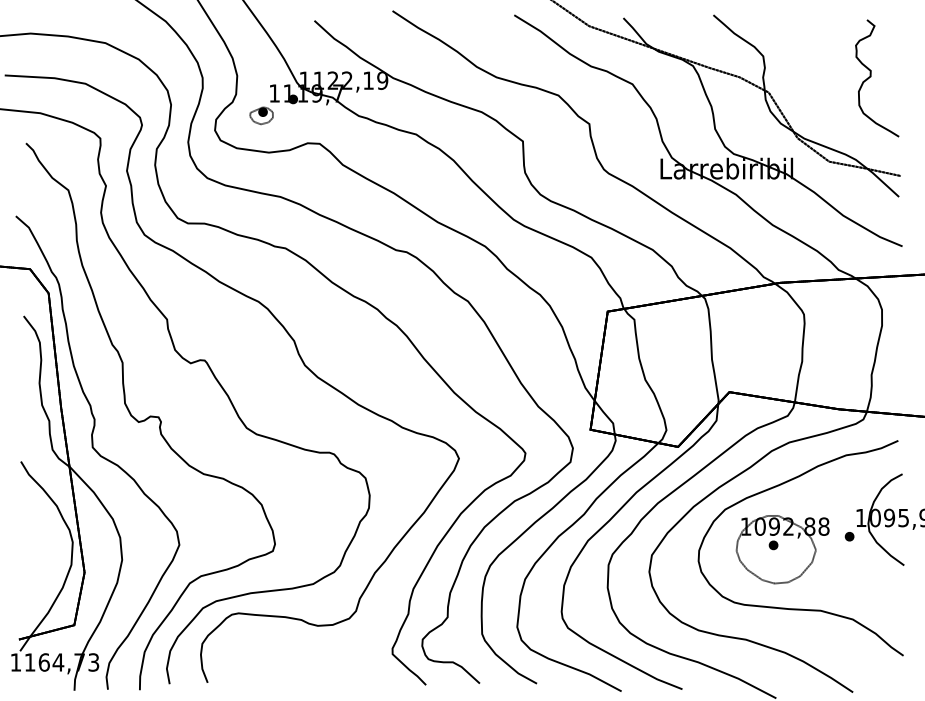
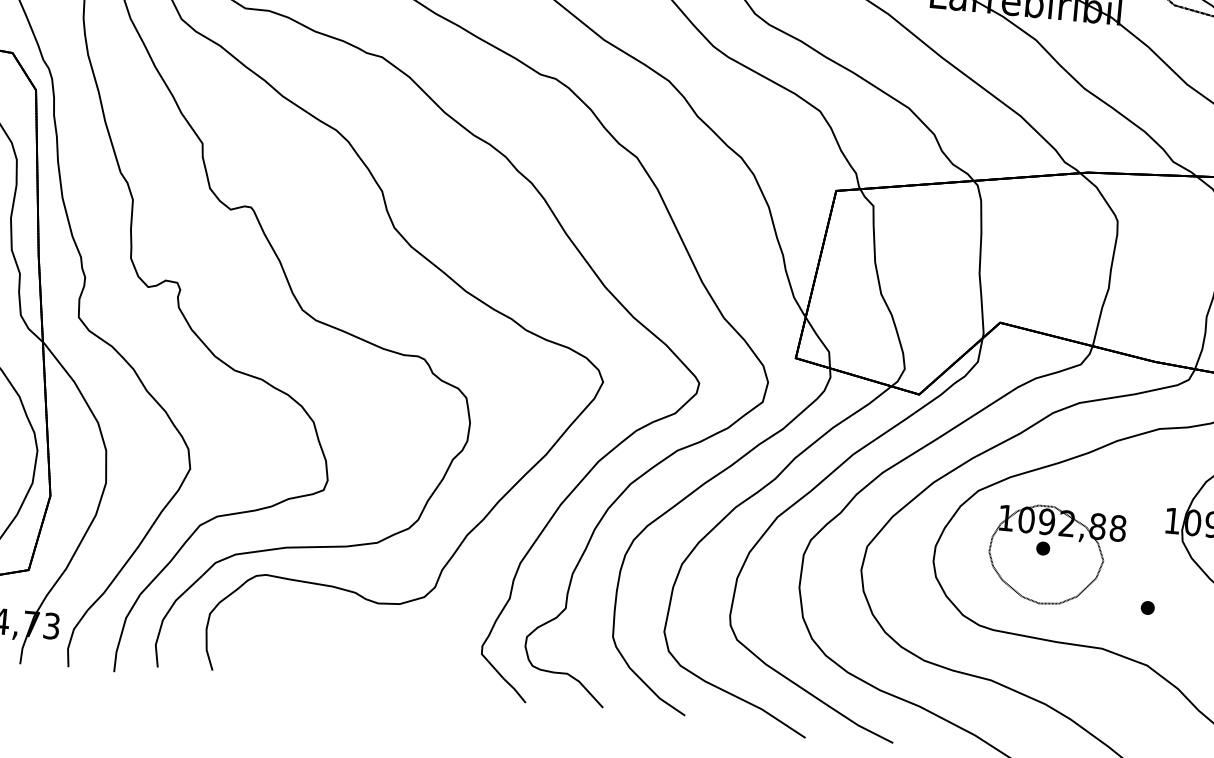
part: (849, 536) -> (1147, 607), moved

